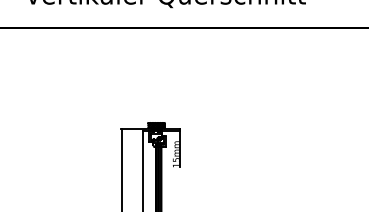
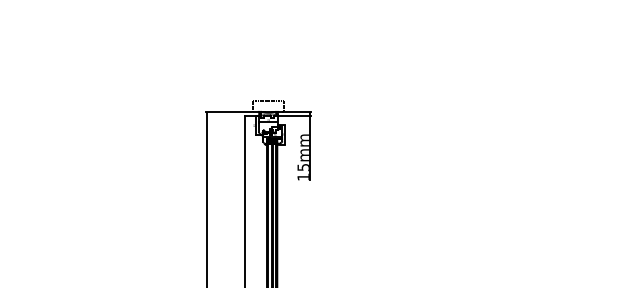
hatch: (156, 125) -> (268, 106), removed

